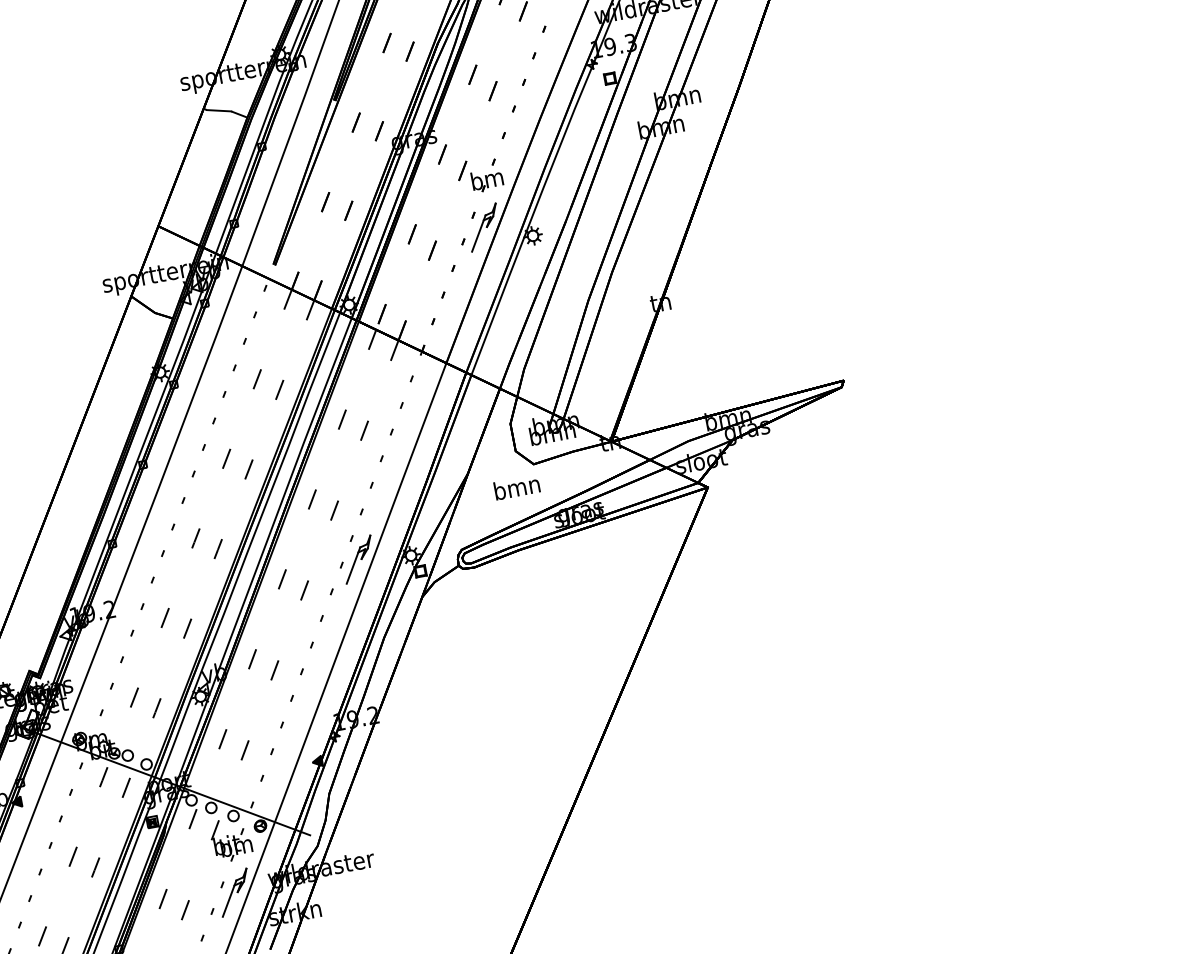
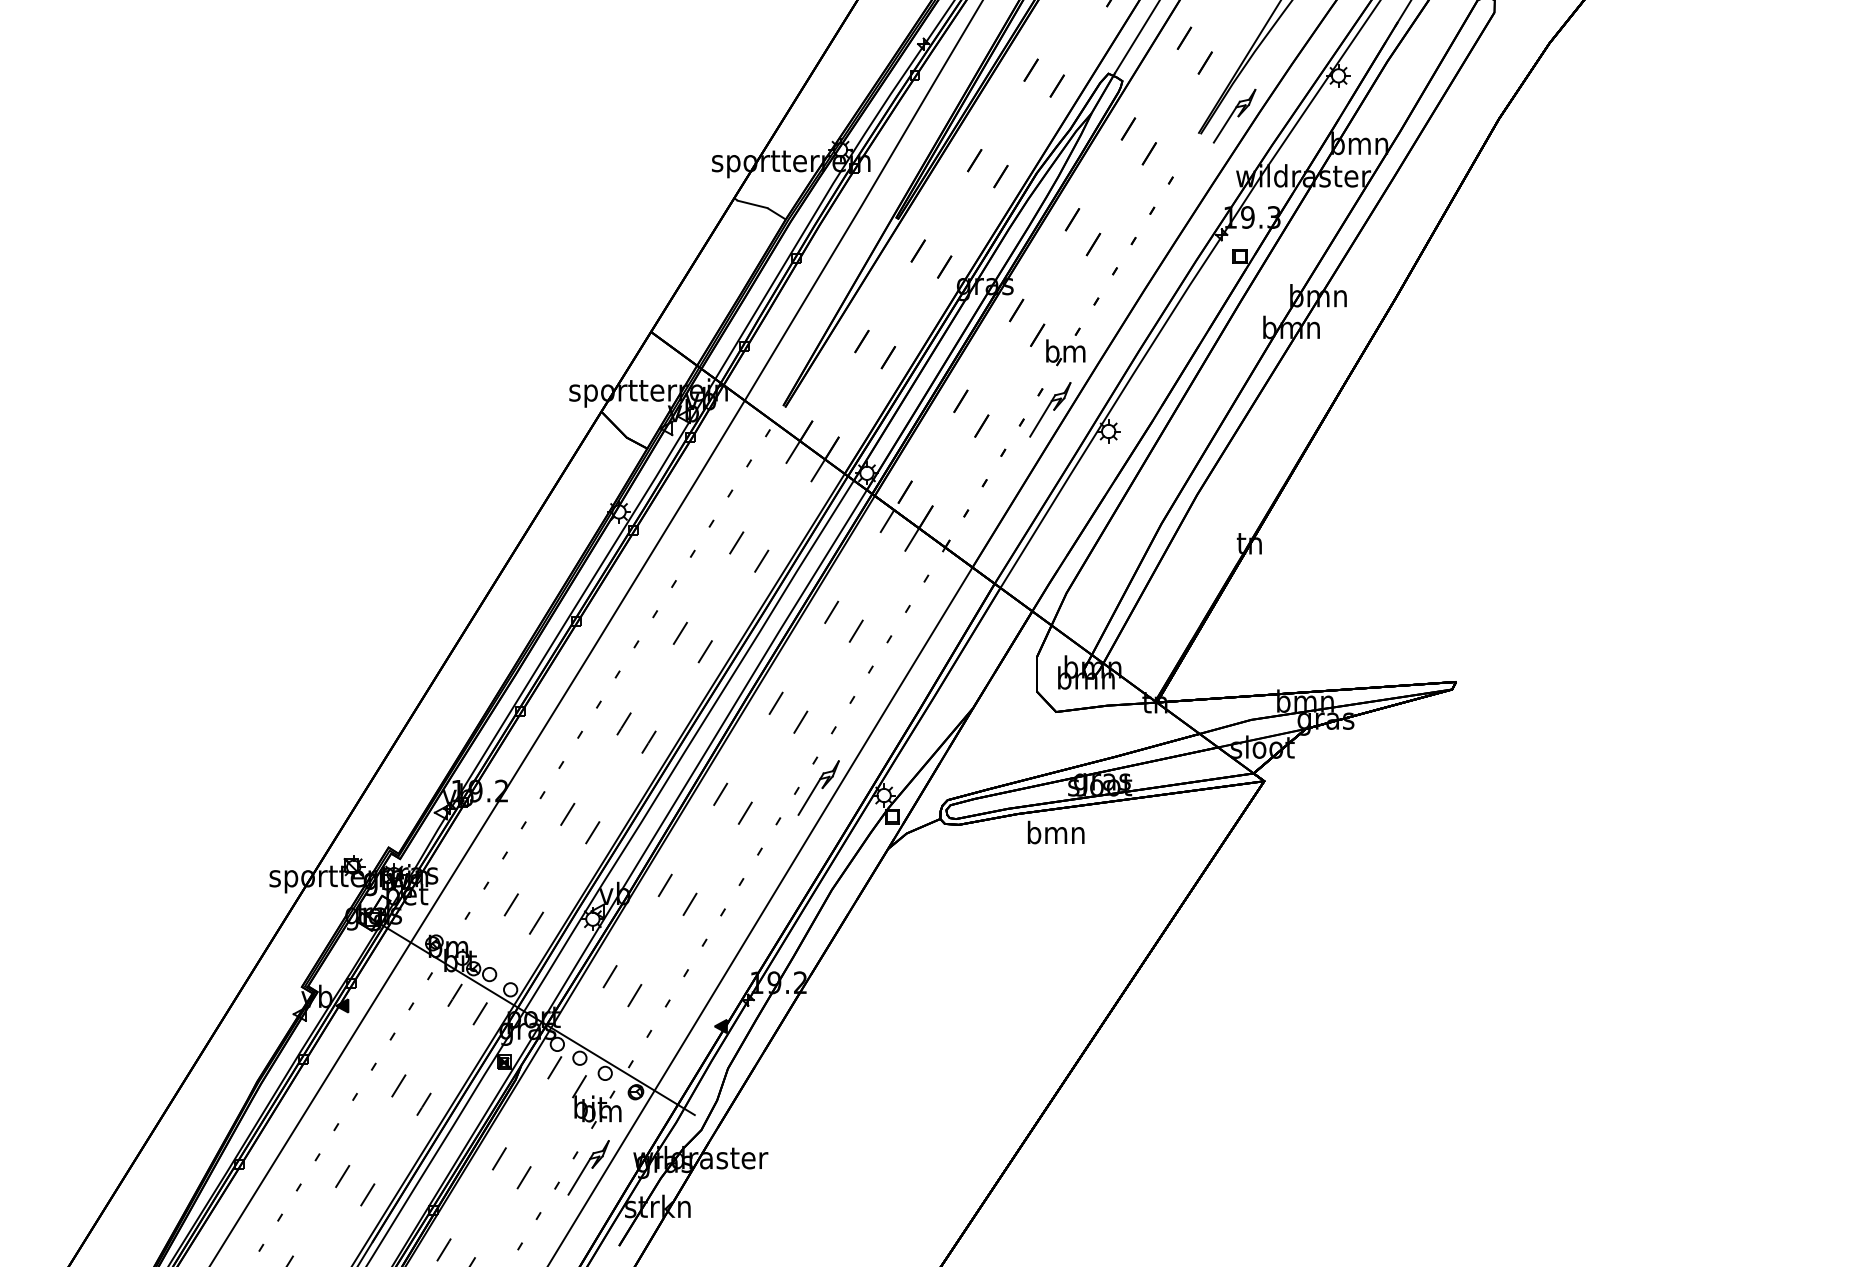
text: (516, 487) -> (1055, 832), moved

